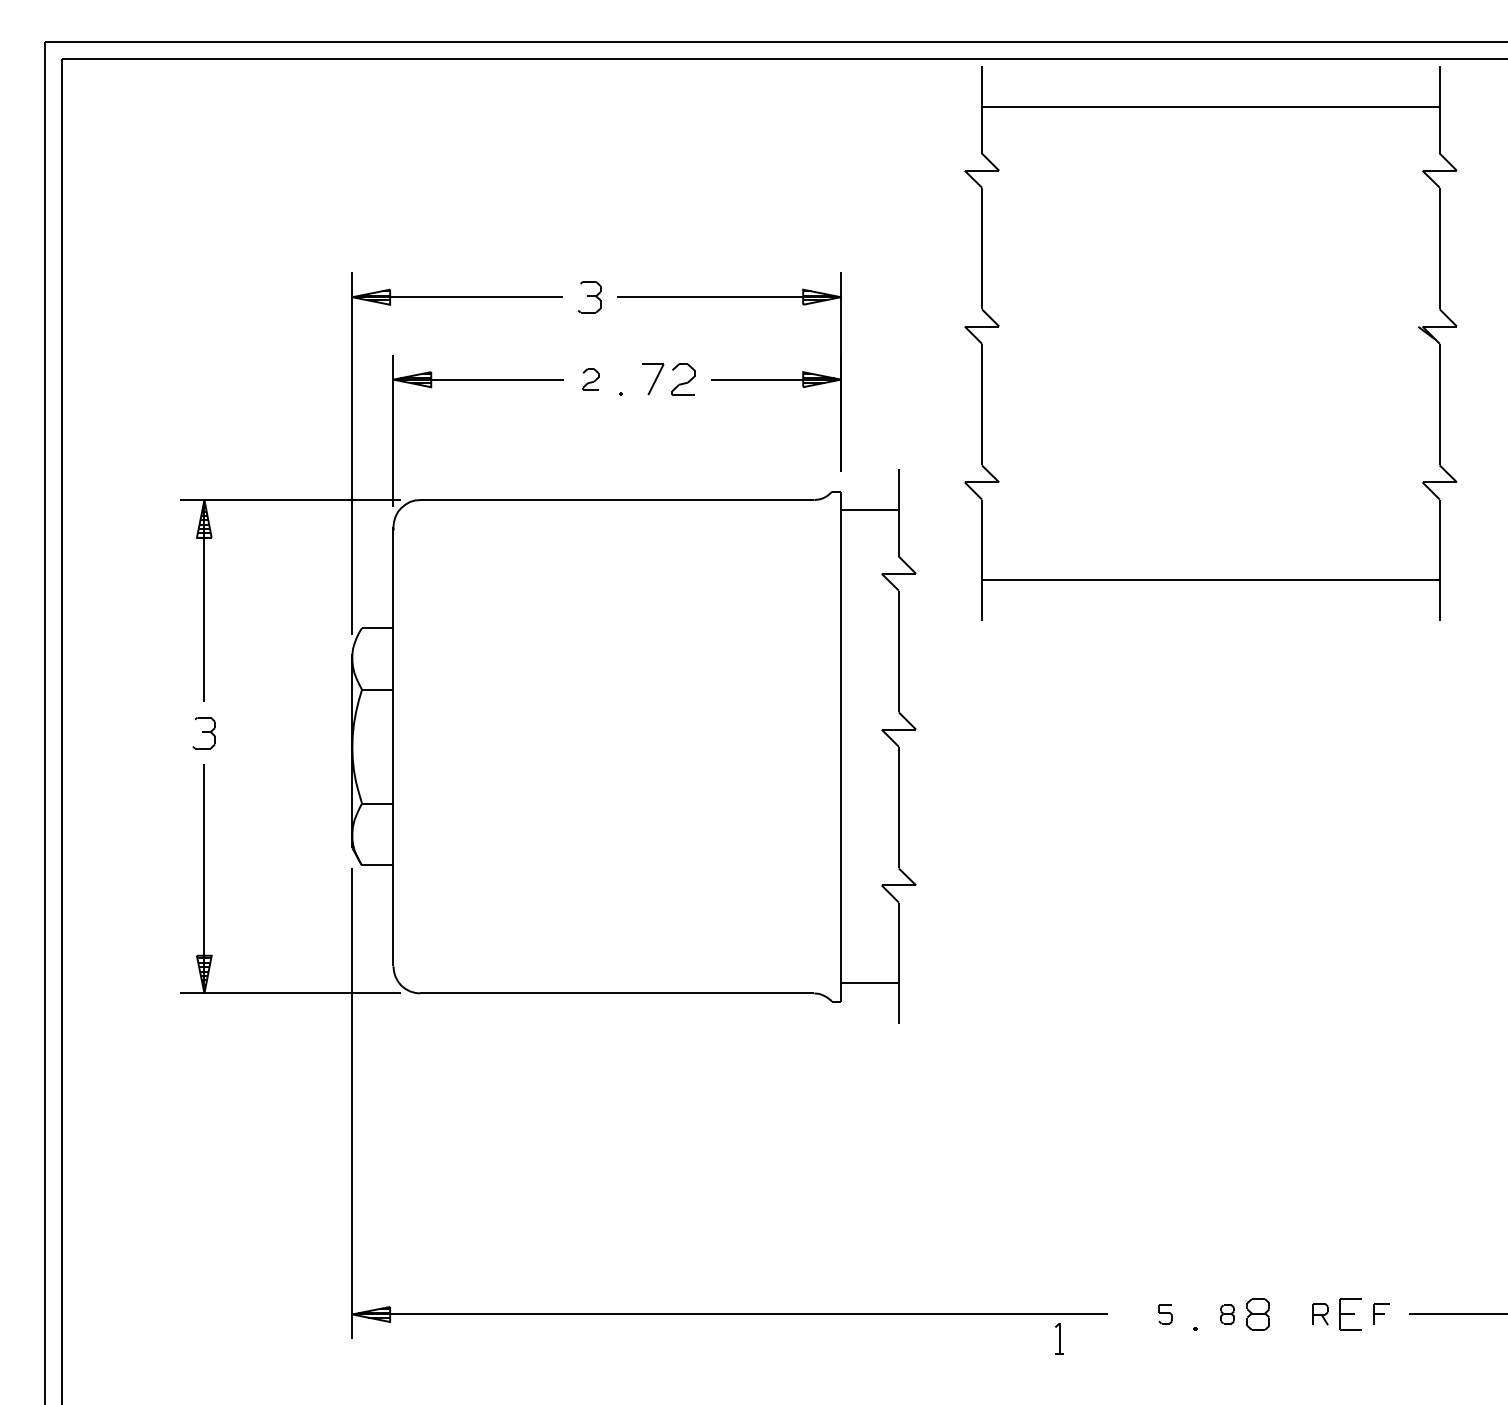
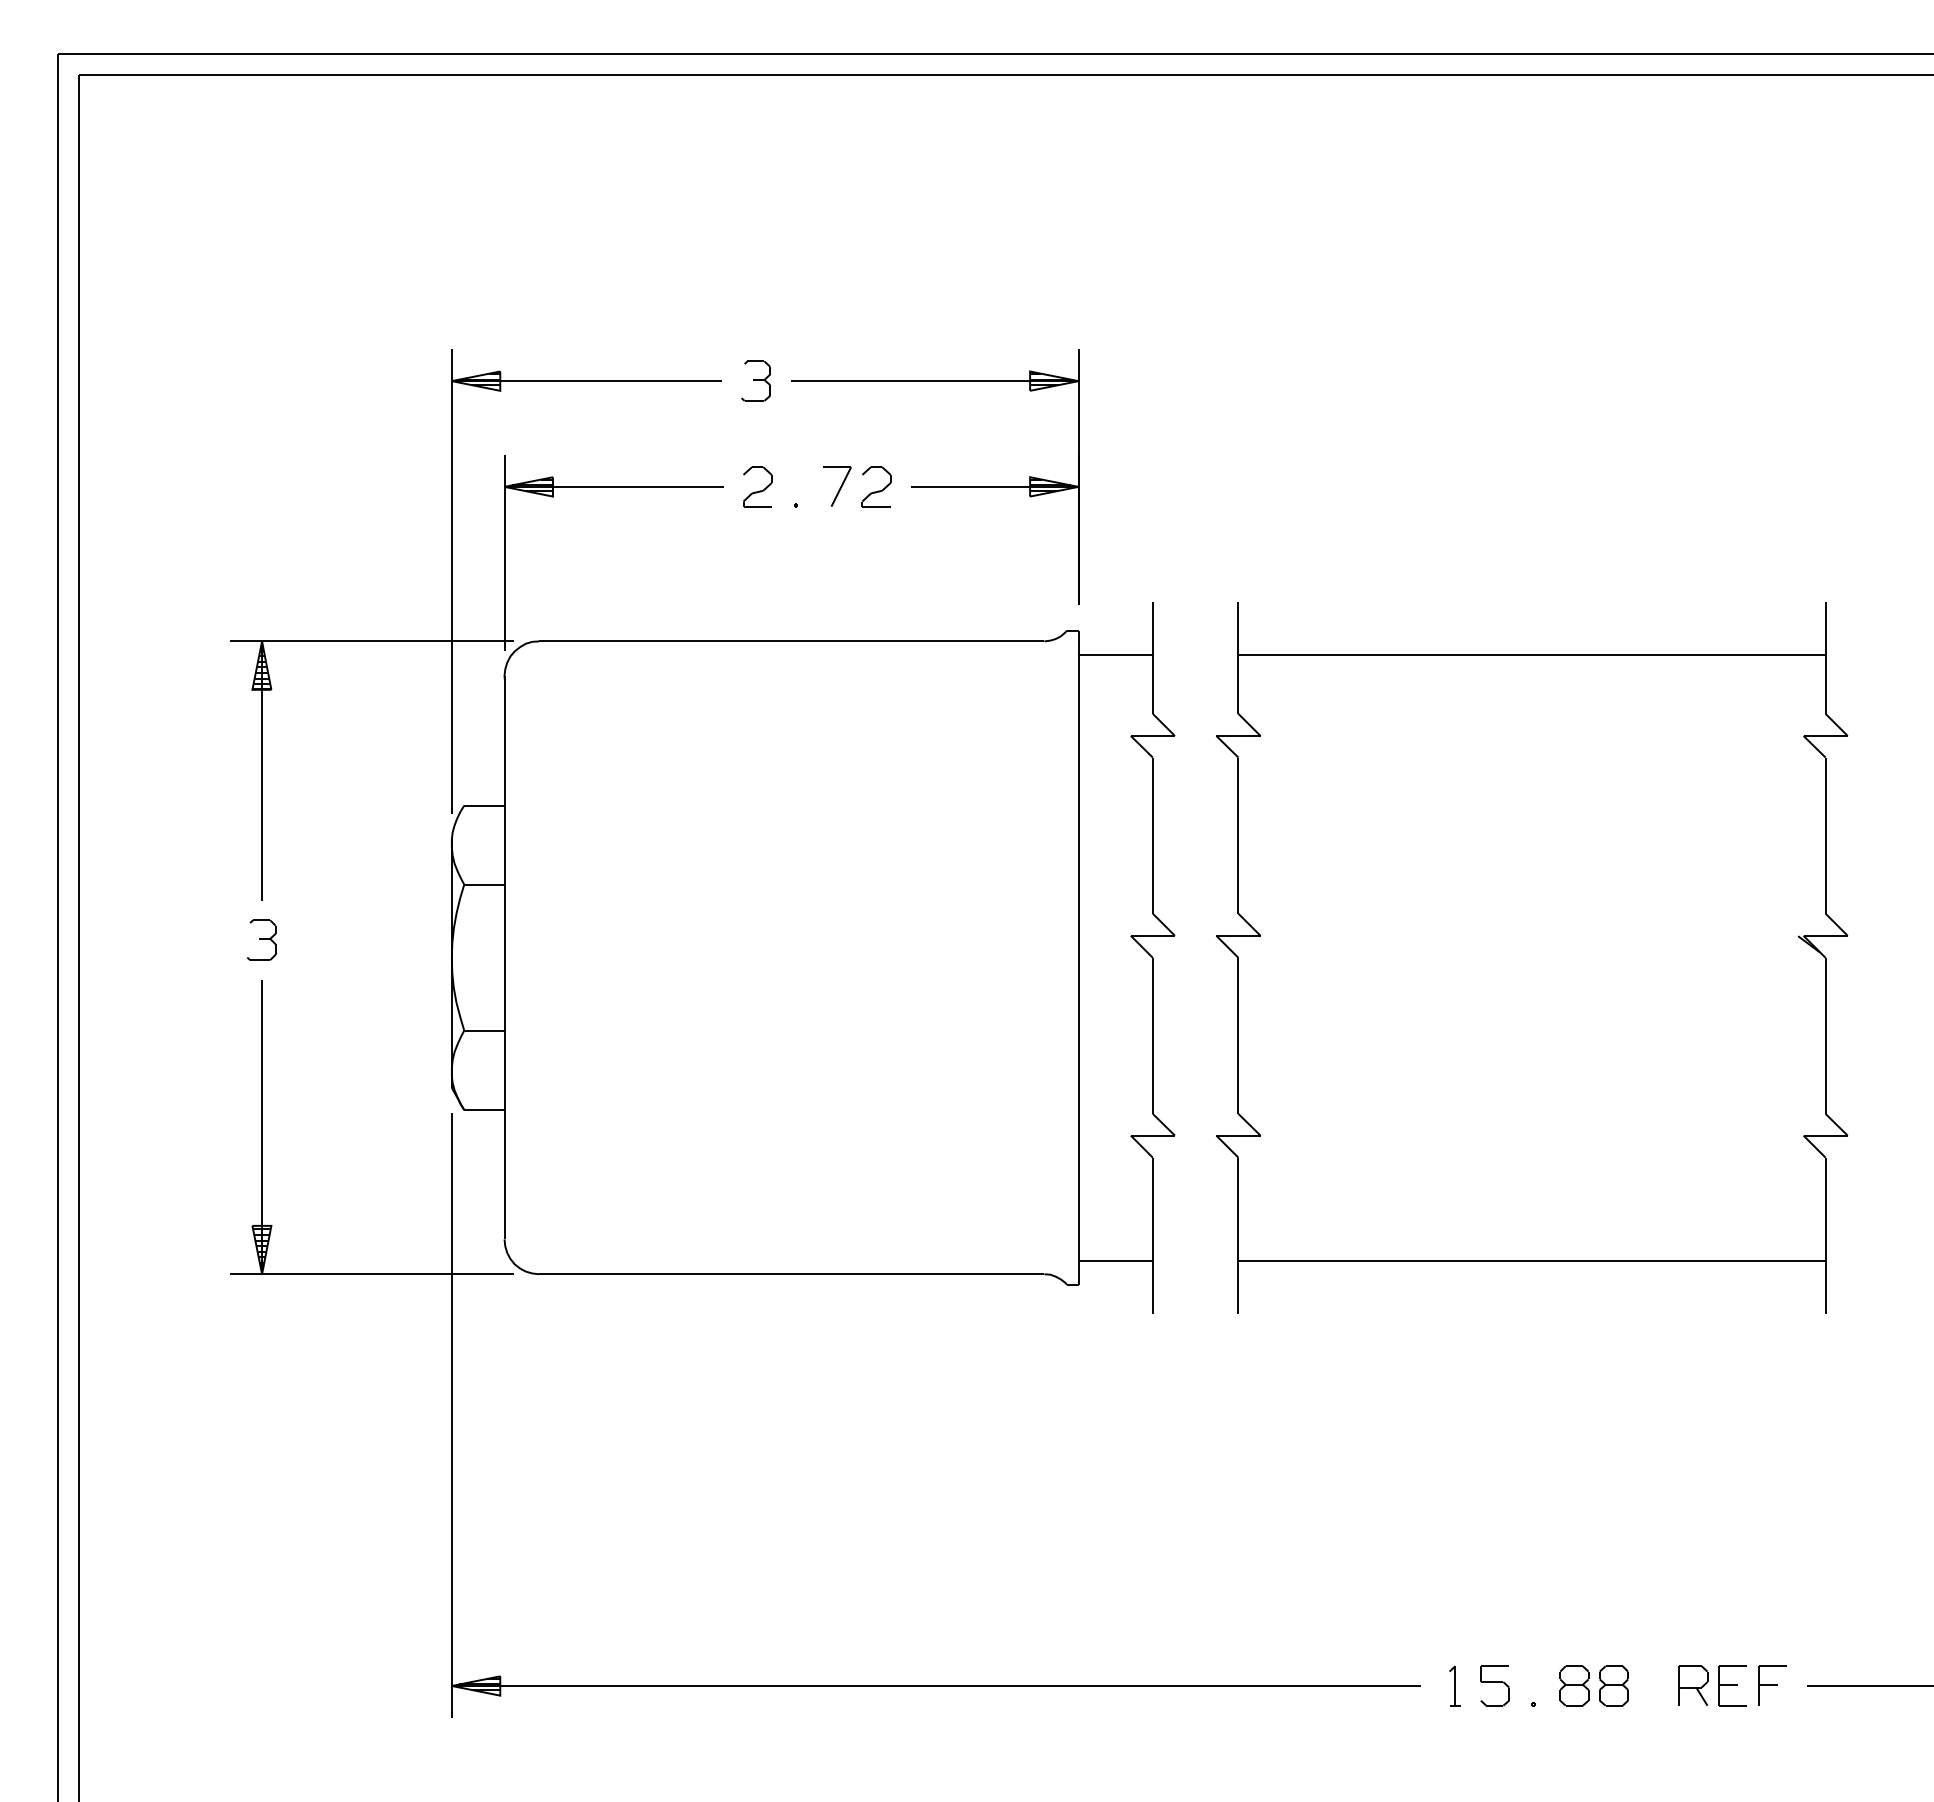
part: (1211, 343) -> (1532, 957), moved
part: (590, 379) -> (757, 486), size x1.43
part: (1165, 1314) -> (1494, 1685), size x1.67
part: (1227, 1314) -> (1574, 1685), size x1.67
part: (1320, 1314) -> (1693, 1685), size x1.43
part: (1381, 1314) -> (1772, 1685), size x1.43
part: (1059, 1338) -> (1454, 1685), moved

